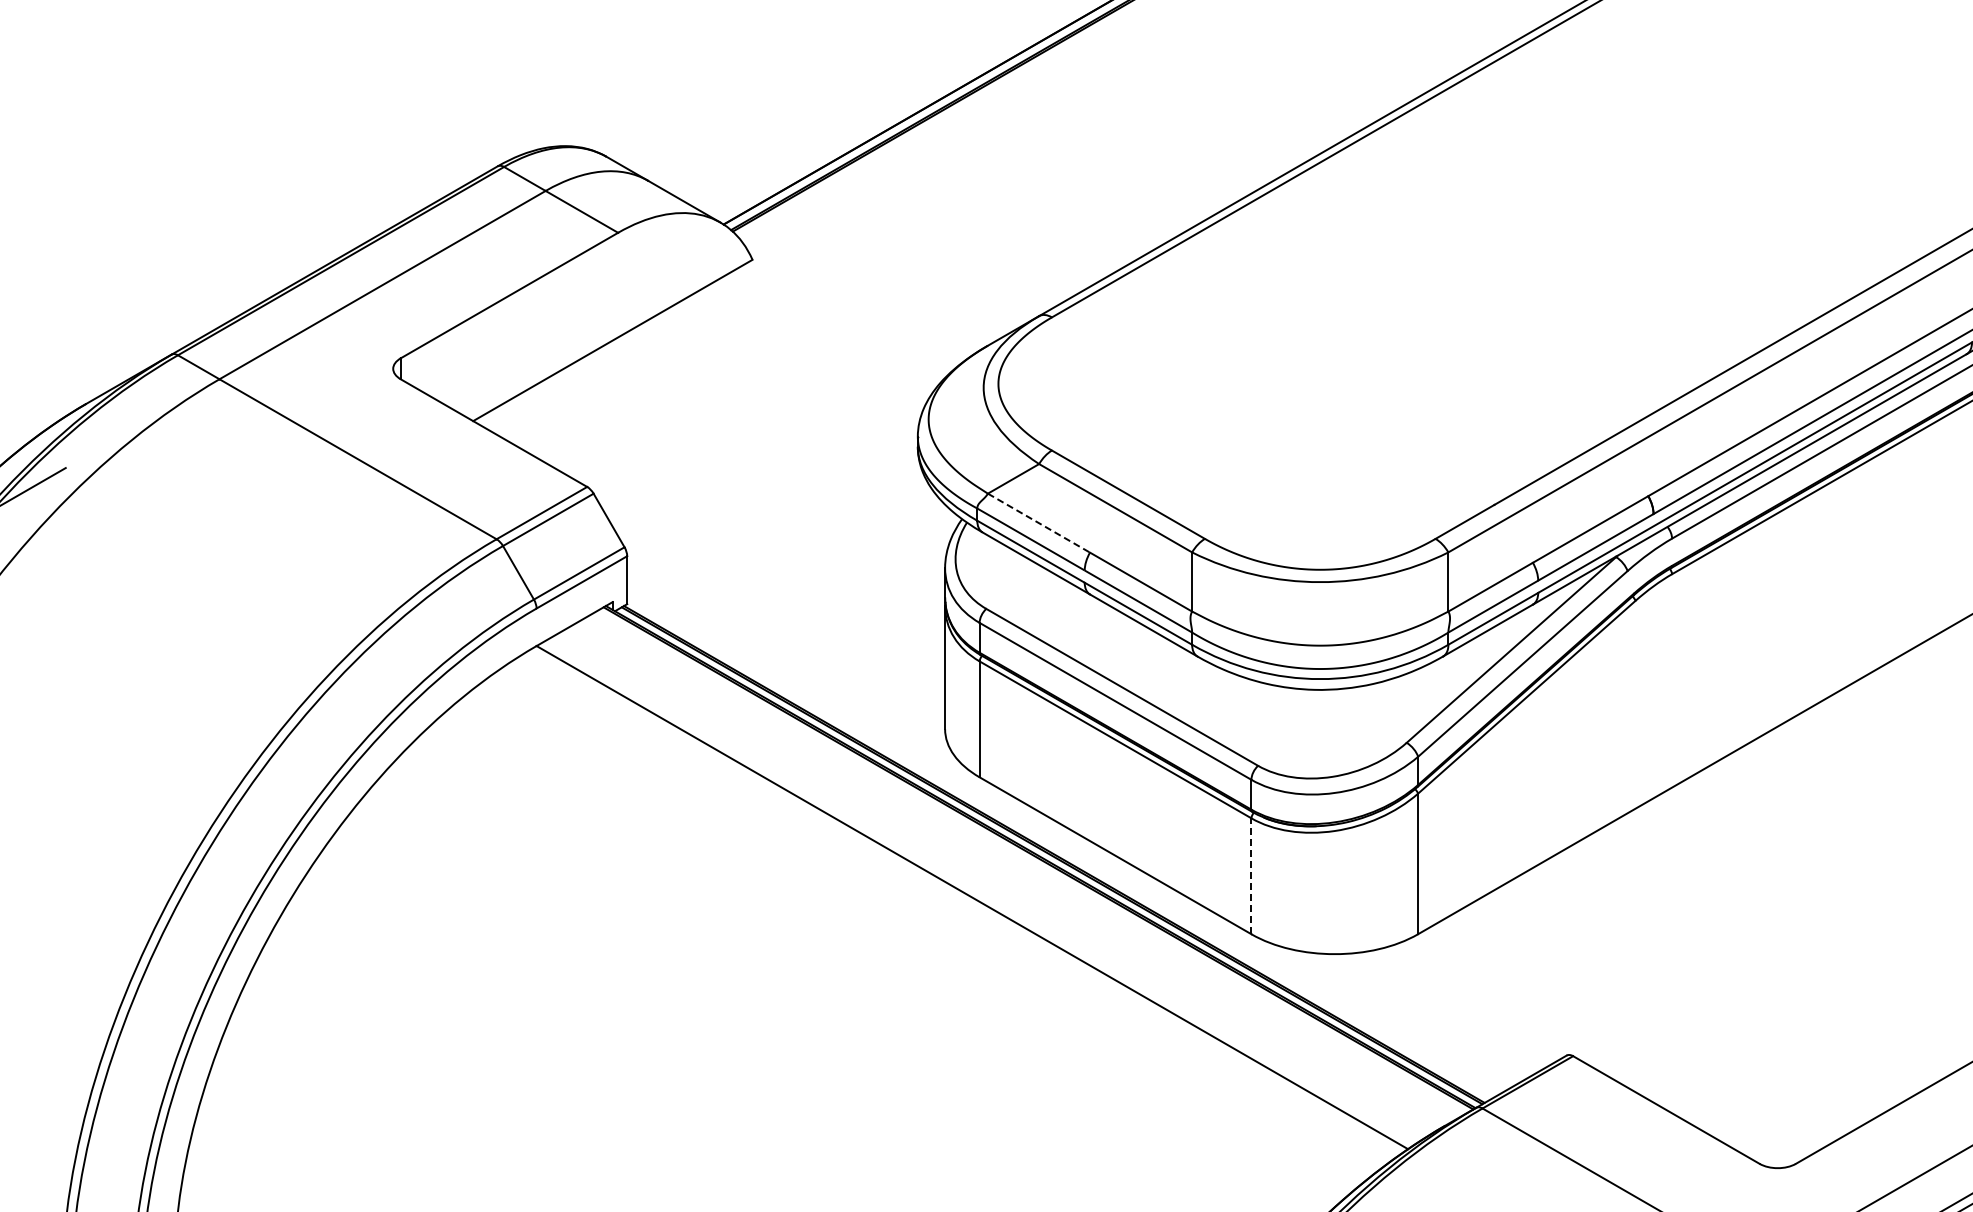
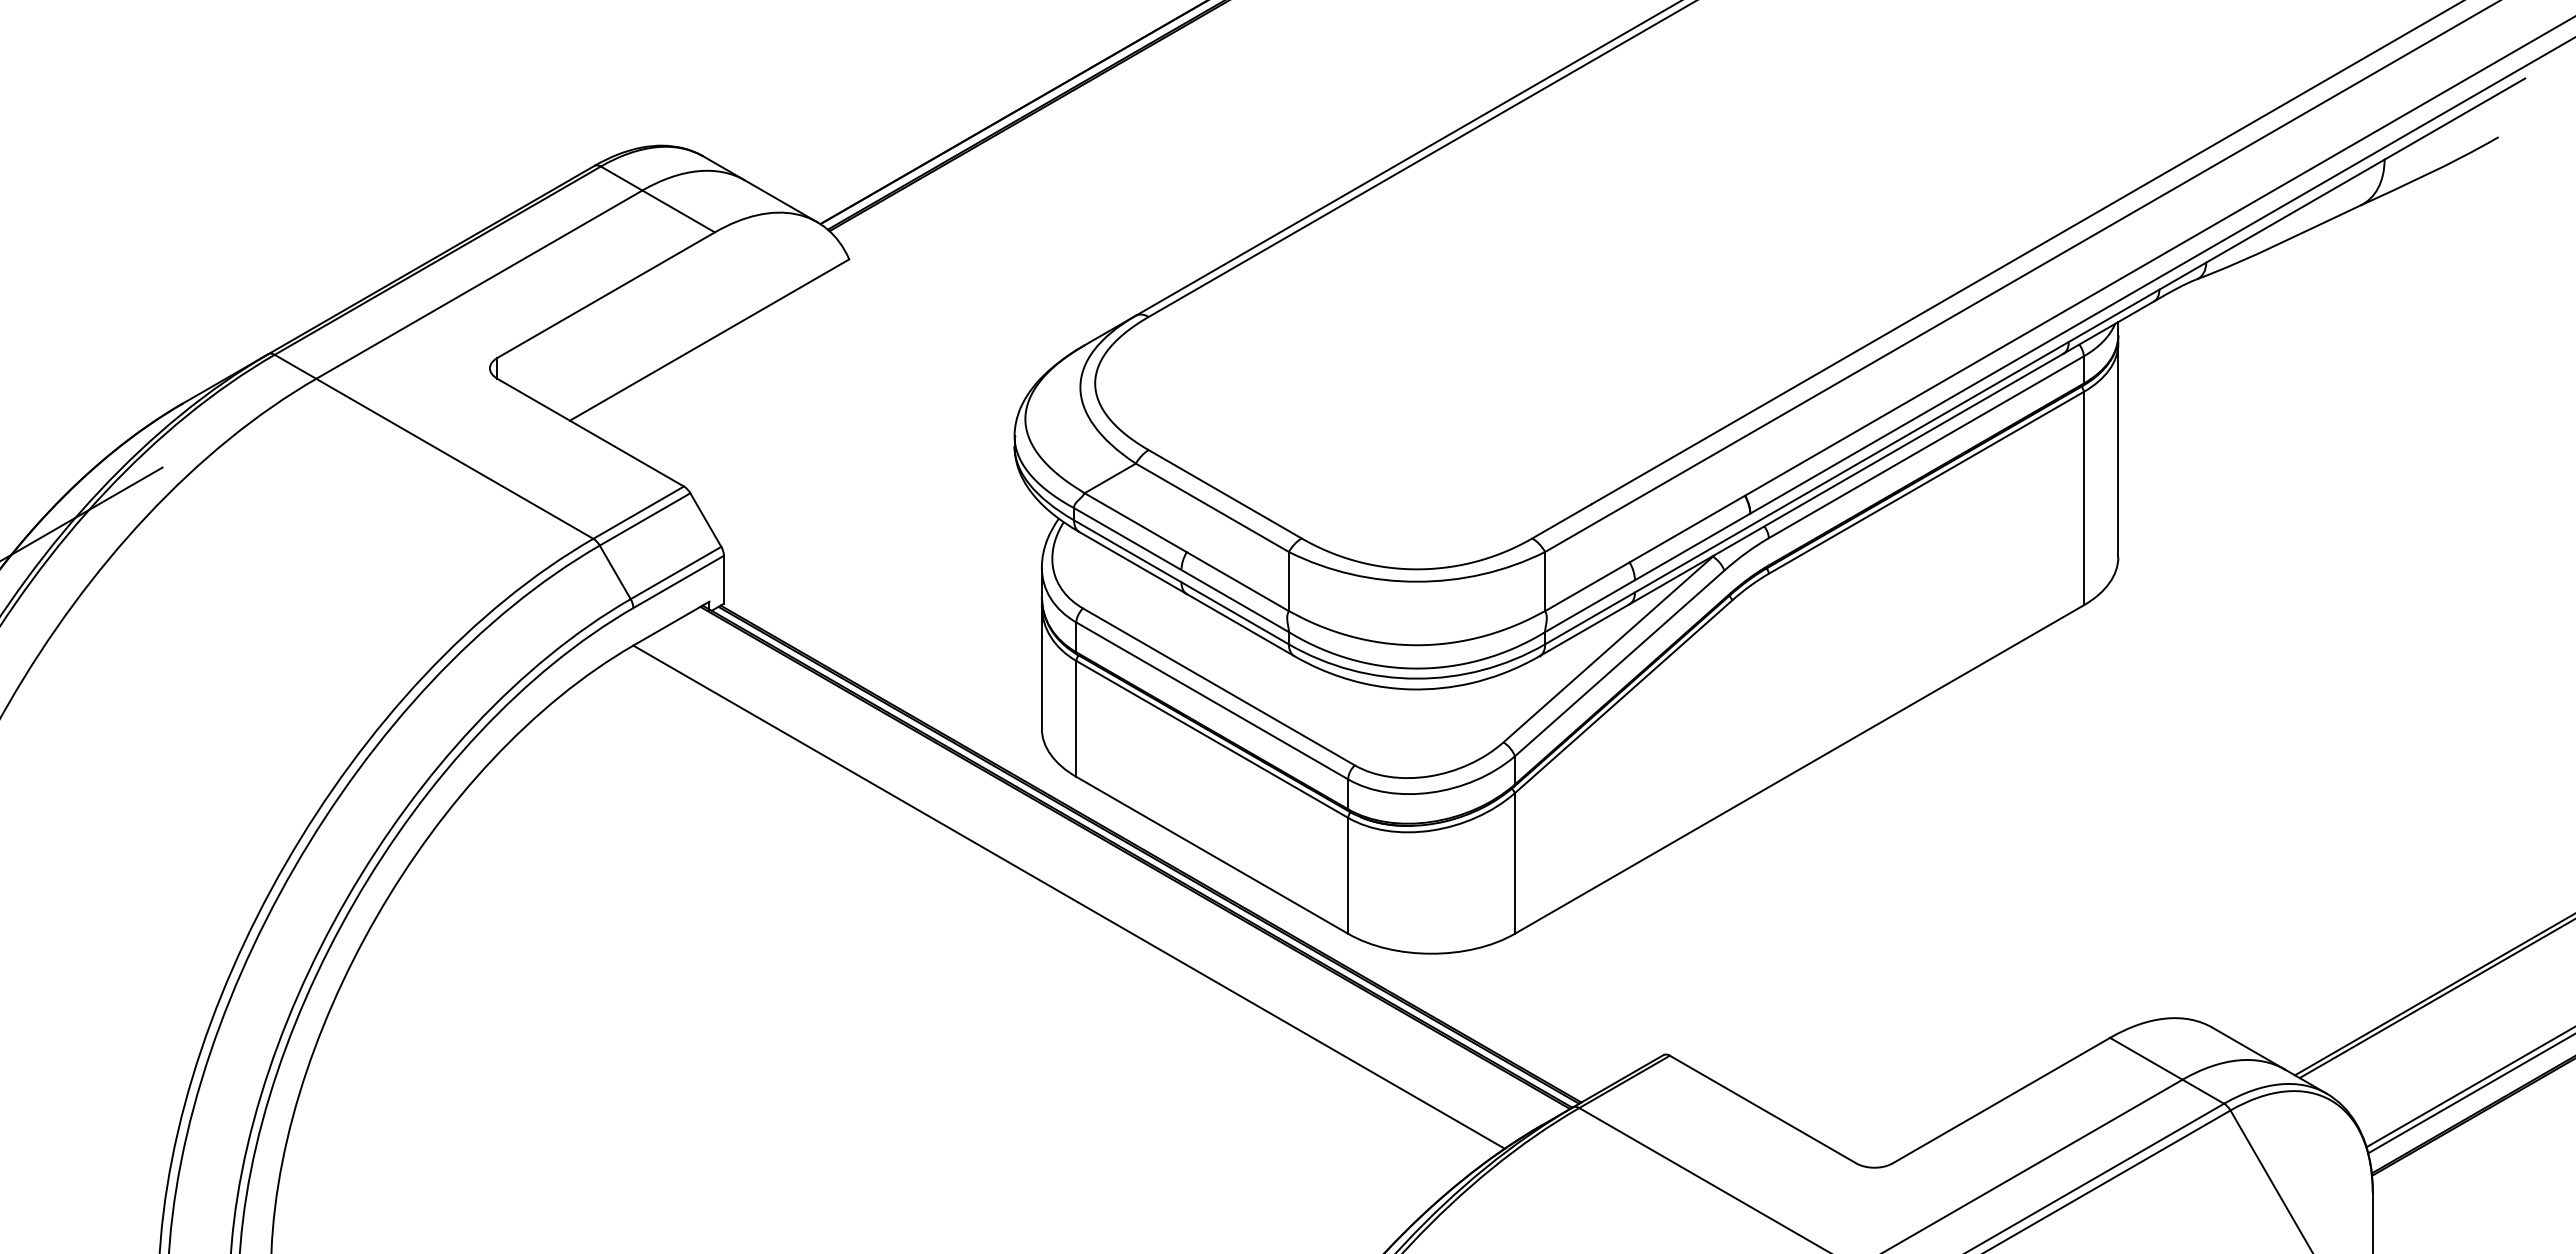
line: (1038, 522) -> (1135, 522), dashed -> solid
line: (1251, 875) -> (1348, 875), dashed -> solid

